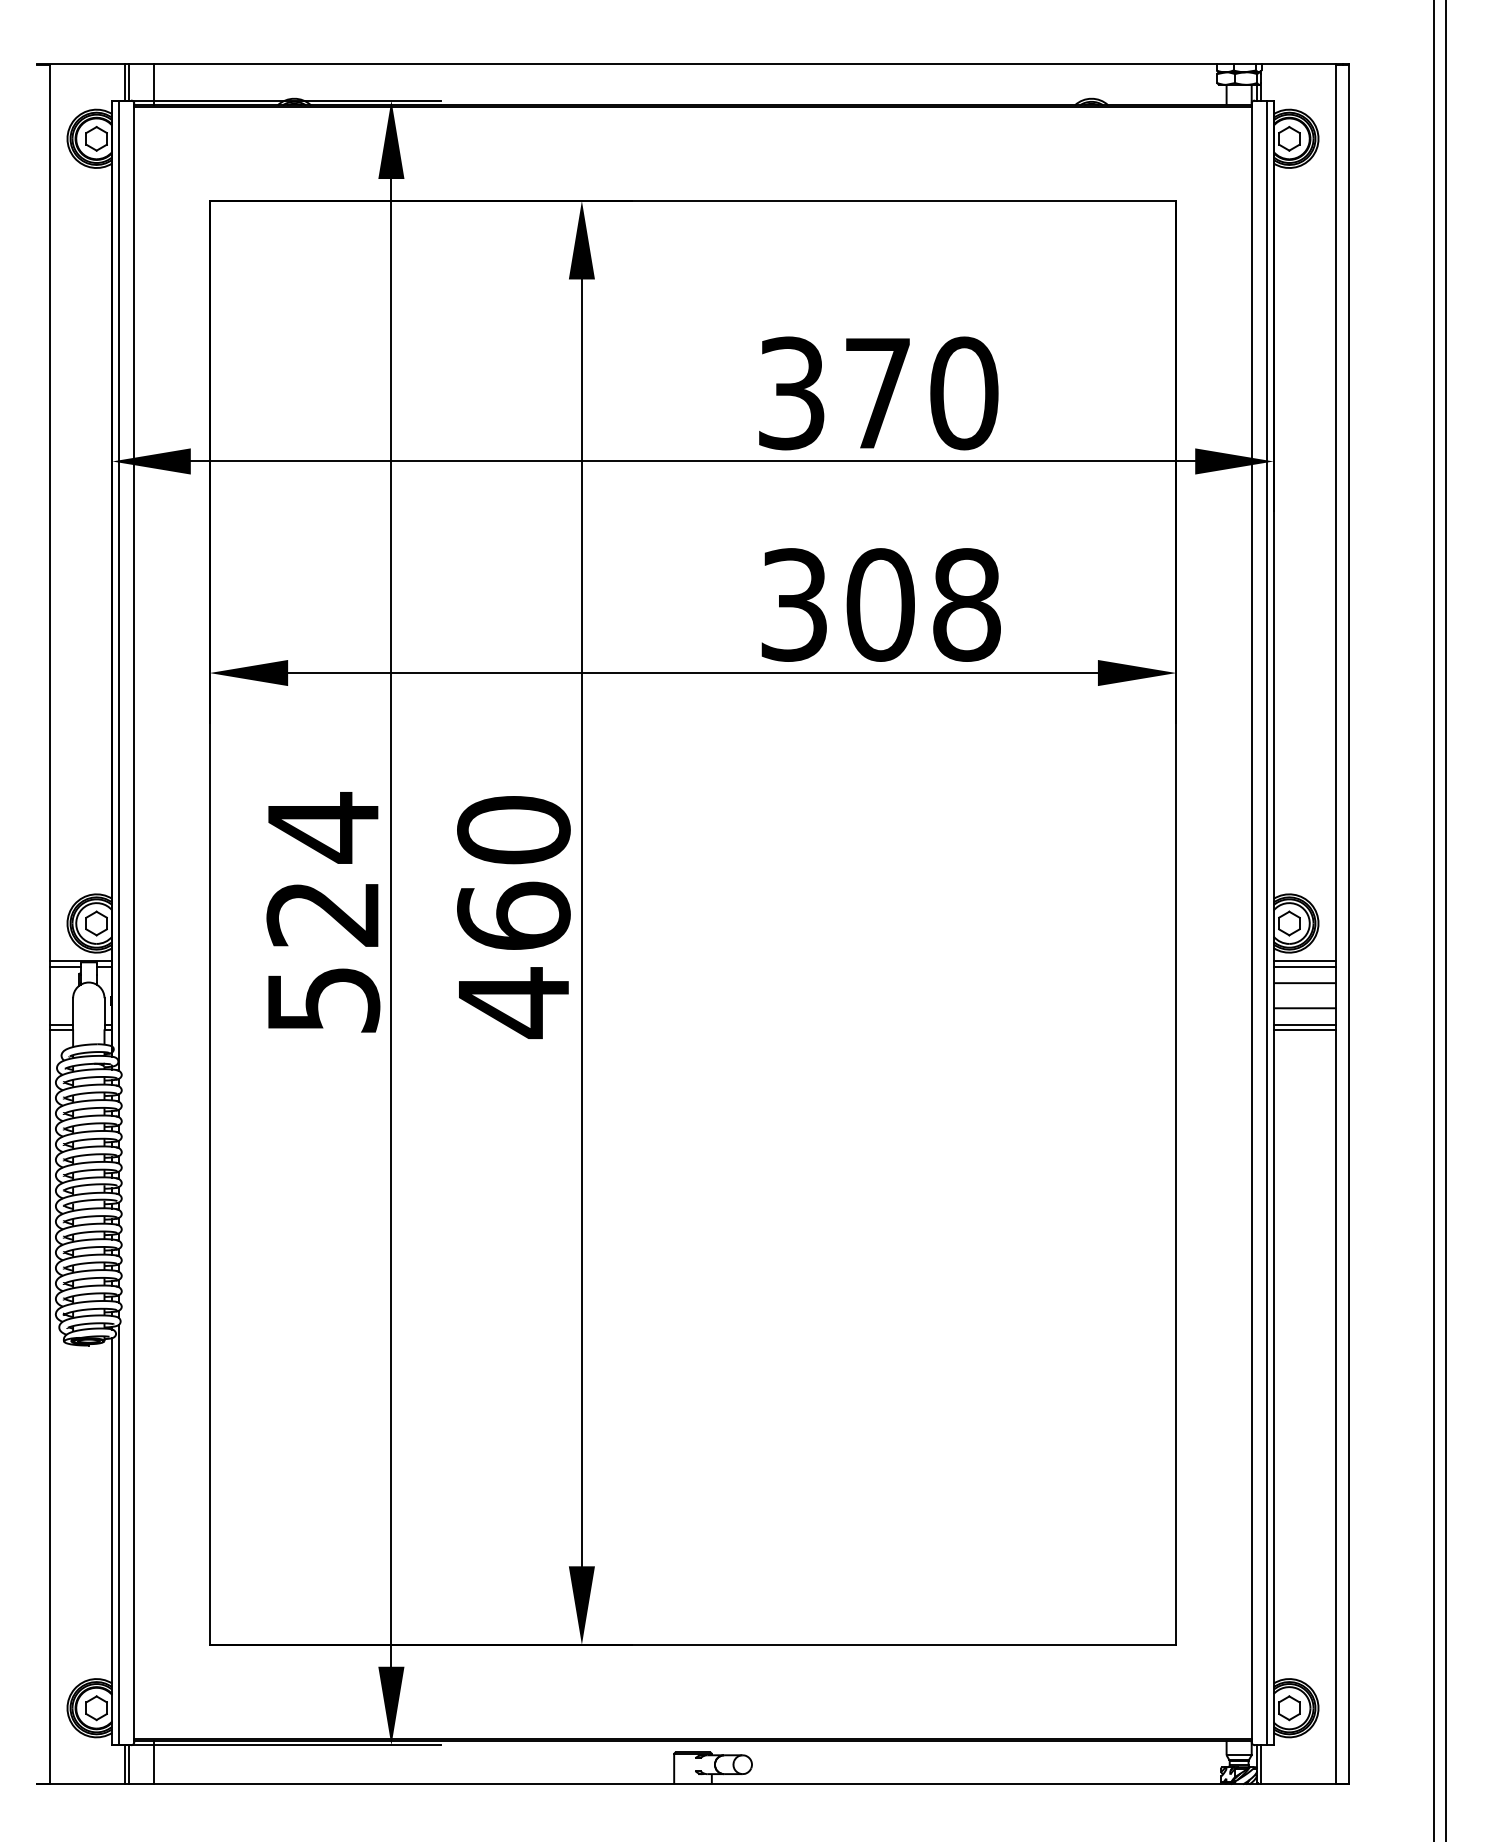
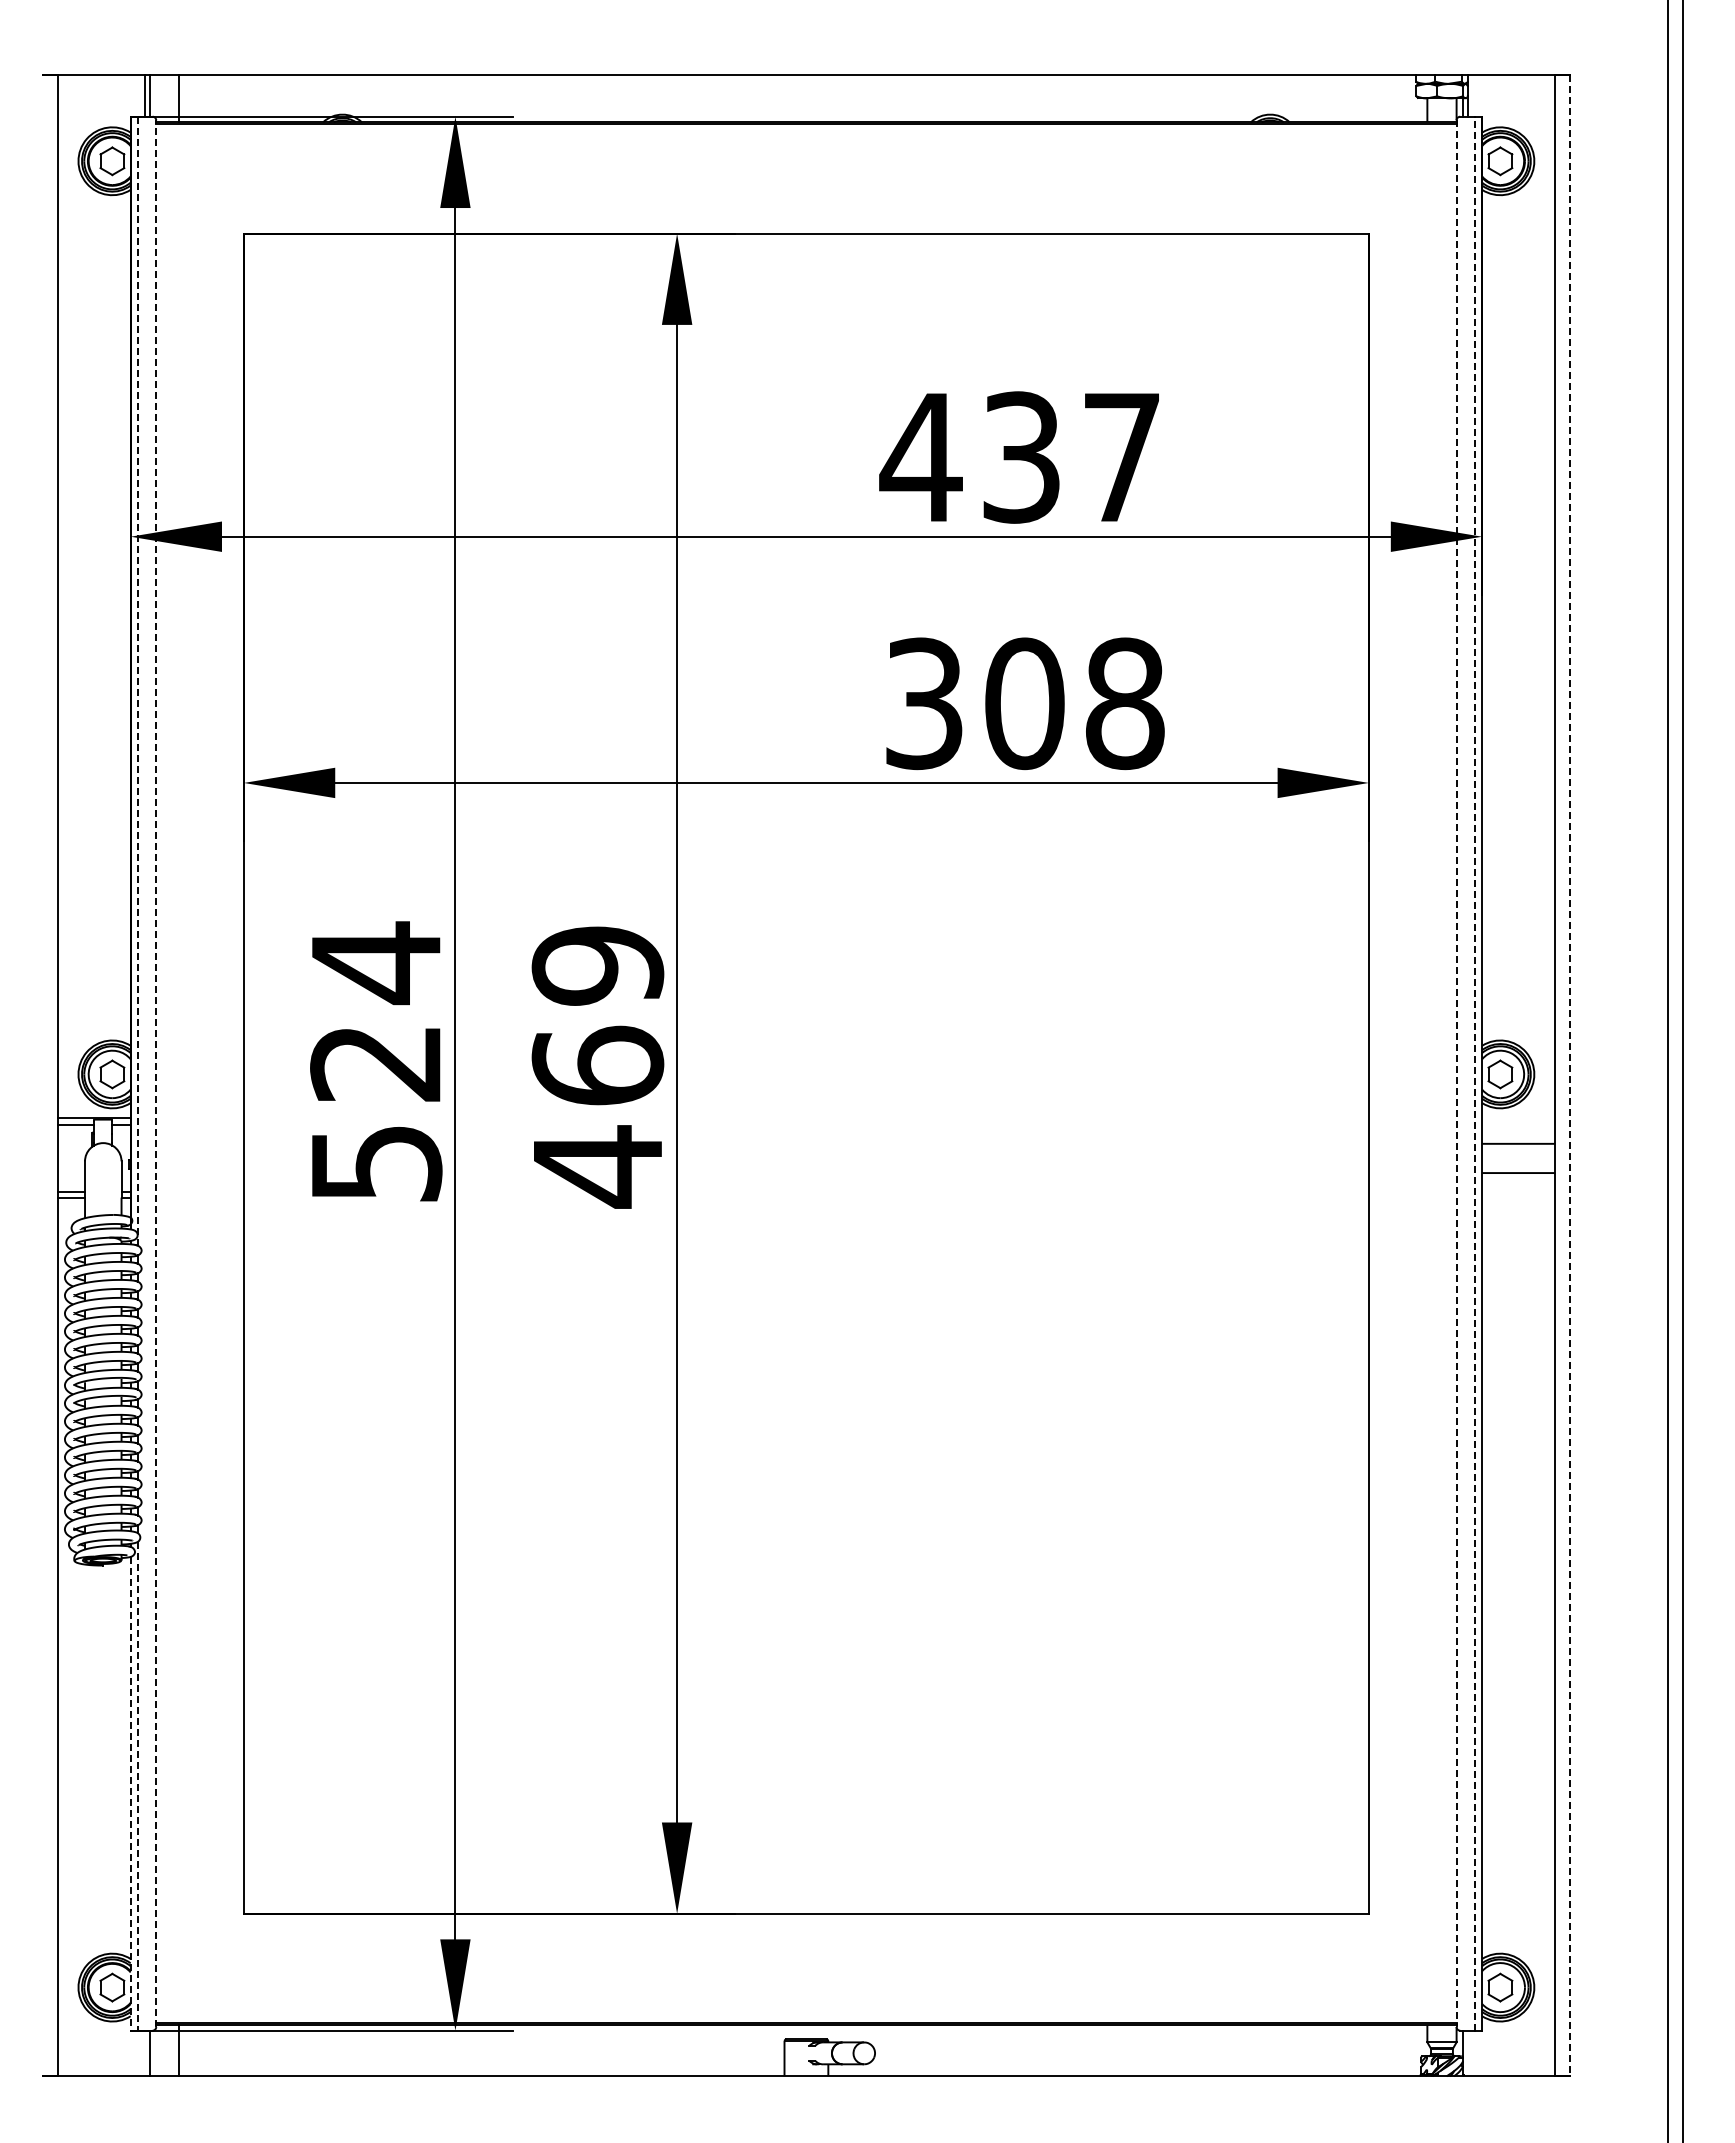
text: (876, 393) -> (1020, 457), 370 -> 437
line: (118, 585) -> (137, 681), solid -> dashed
text: (513, 829) -> (597, 965), 460 -> 469
line: (134, 922) -> (156, 1073), solid -> dashed
line: (1267, 922) -> (1474, 1073), solid -> dashed
line: (1251, 923) -> (1456, 1074), solid -> dashed
line: (1348, 925) -> (1569, 1076), solid -> dashed
line: (1304, 961) -> (1518, 1118), removed
line: (1304, 966) -> (1518, 1124), removed
line: (1304, 1024) -> (1518, 1192), removed
line: (1304, 1030) -> (1518, 1198), removed
line: (118, 1535) -> (137, 1786), solid -> dashed
line: (112, 1541) -> (130, 1793), solid -> dashed
line: (125, 1764) -> (145, 2053), removed
line: (1261, 1764) -> (1467, 2053), removed

